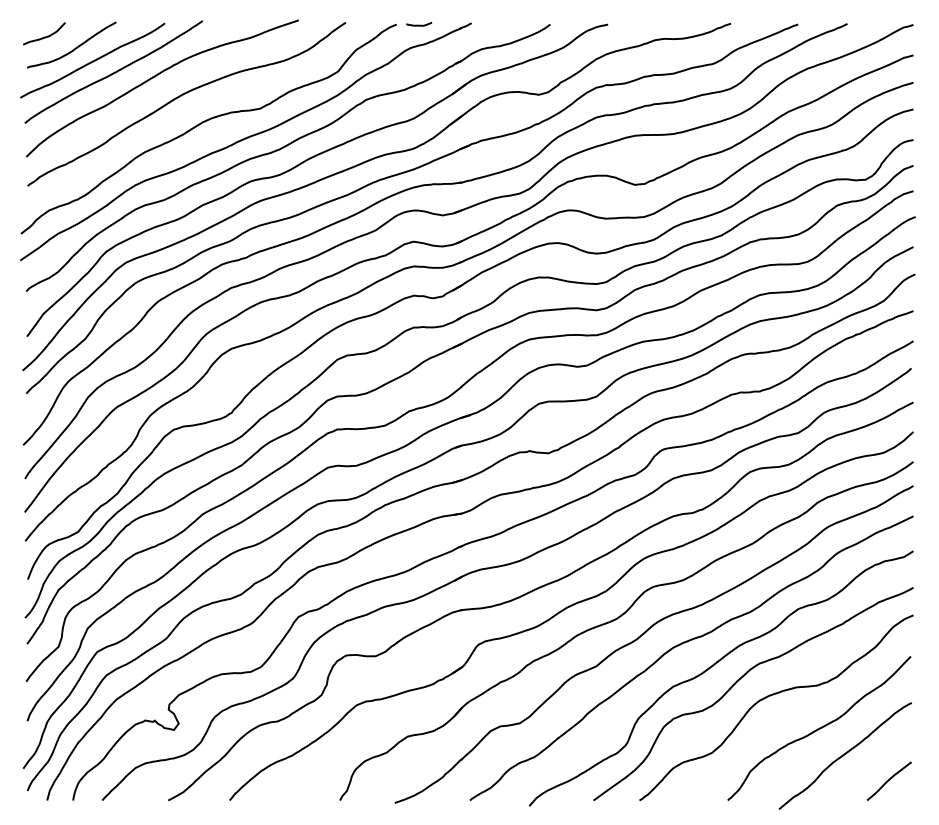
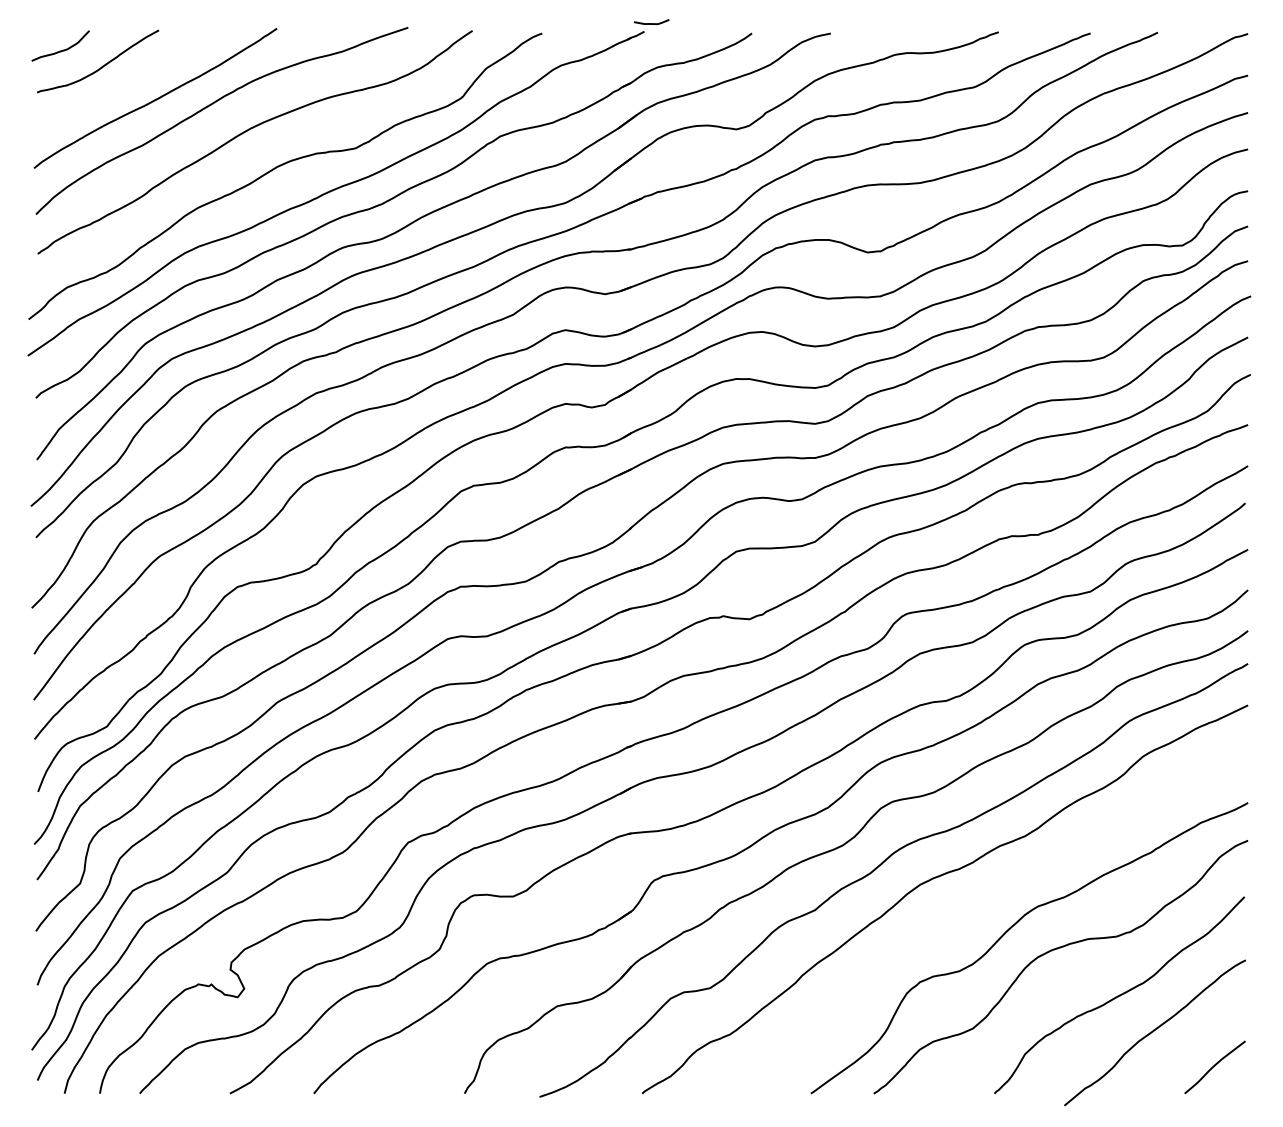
curve: (418, 25) -> (651, 23), moved
curve: (93, 60) -> (127, 82), removed
curve: (713, 666) -> (974, 910), removed

